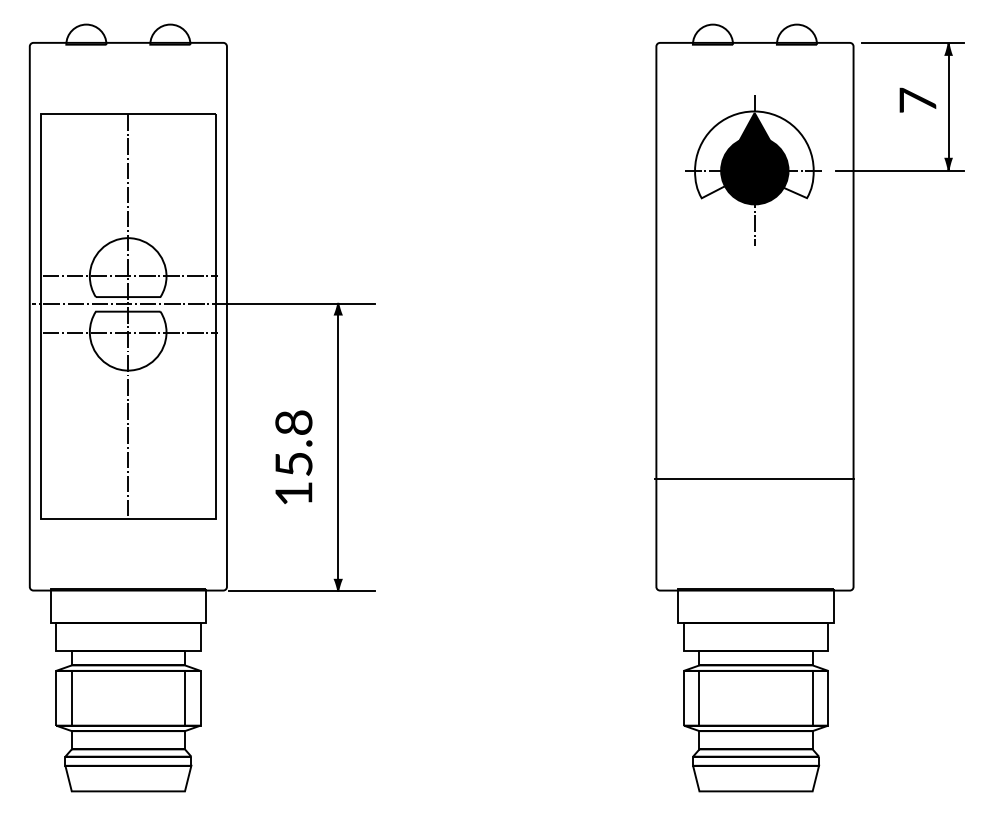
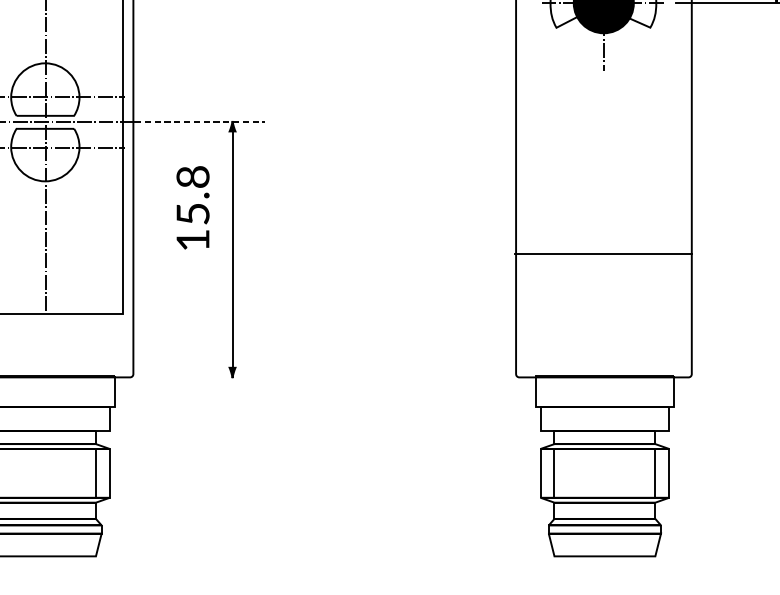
line: (302, 304) -> (200, 122), solid -> dashed
text: (293, 456) -> (192, 207), moved
line: (754, 478) -> (603, 253), moved
line: (301, 591) -> (199, 378), removed

